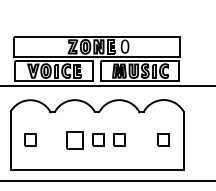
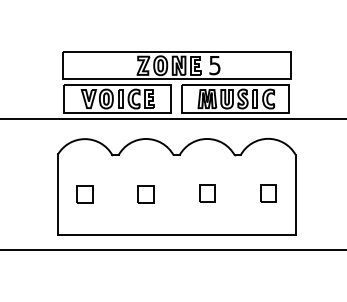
text: (124, 46) -> (214, 65), 0 -> 5
part: (98, 139) -> (178, 193), removed
part: (74, 140) -> (145, 194), size x0.71

